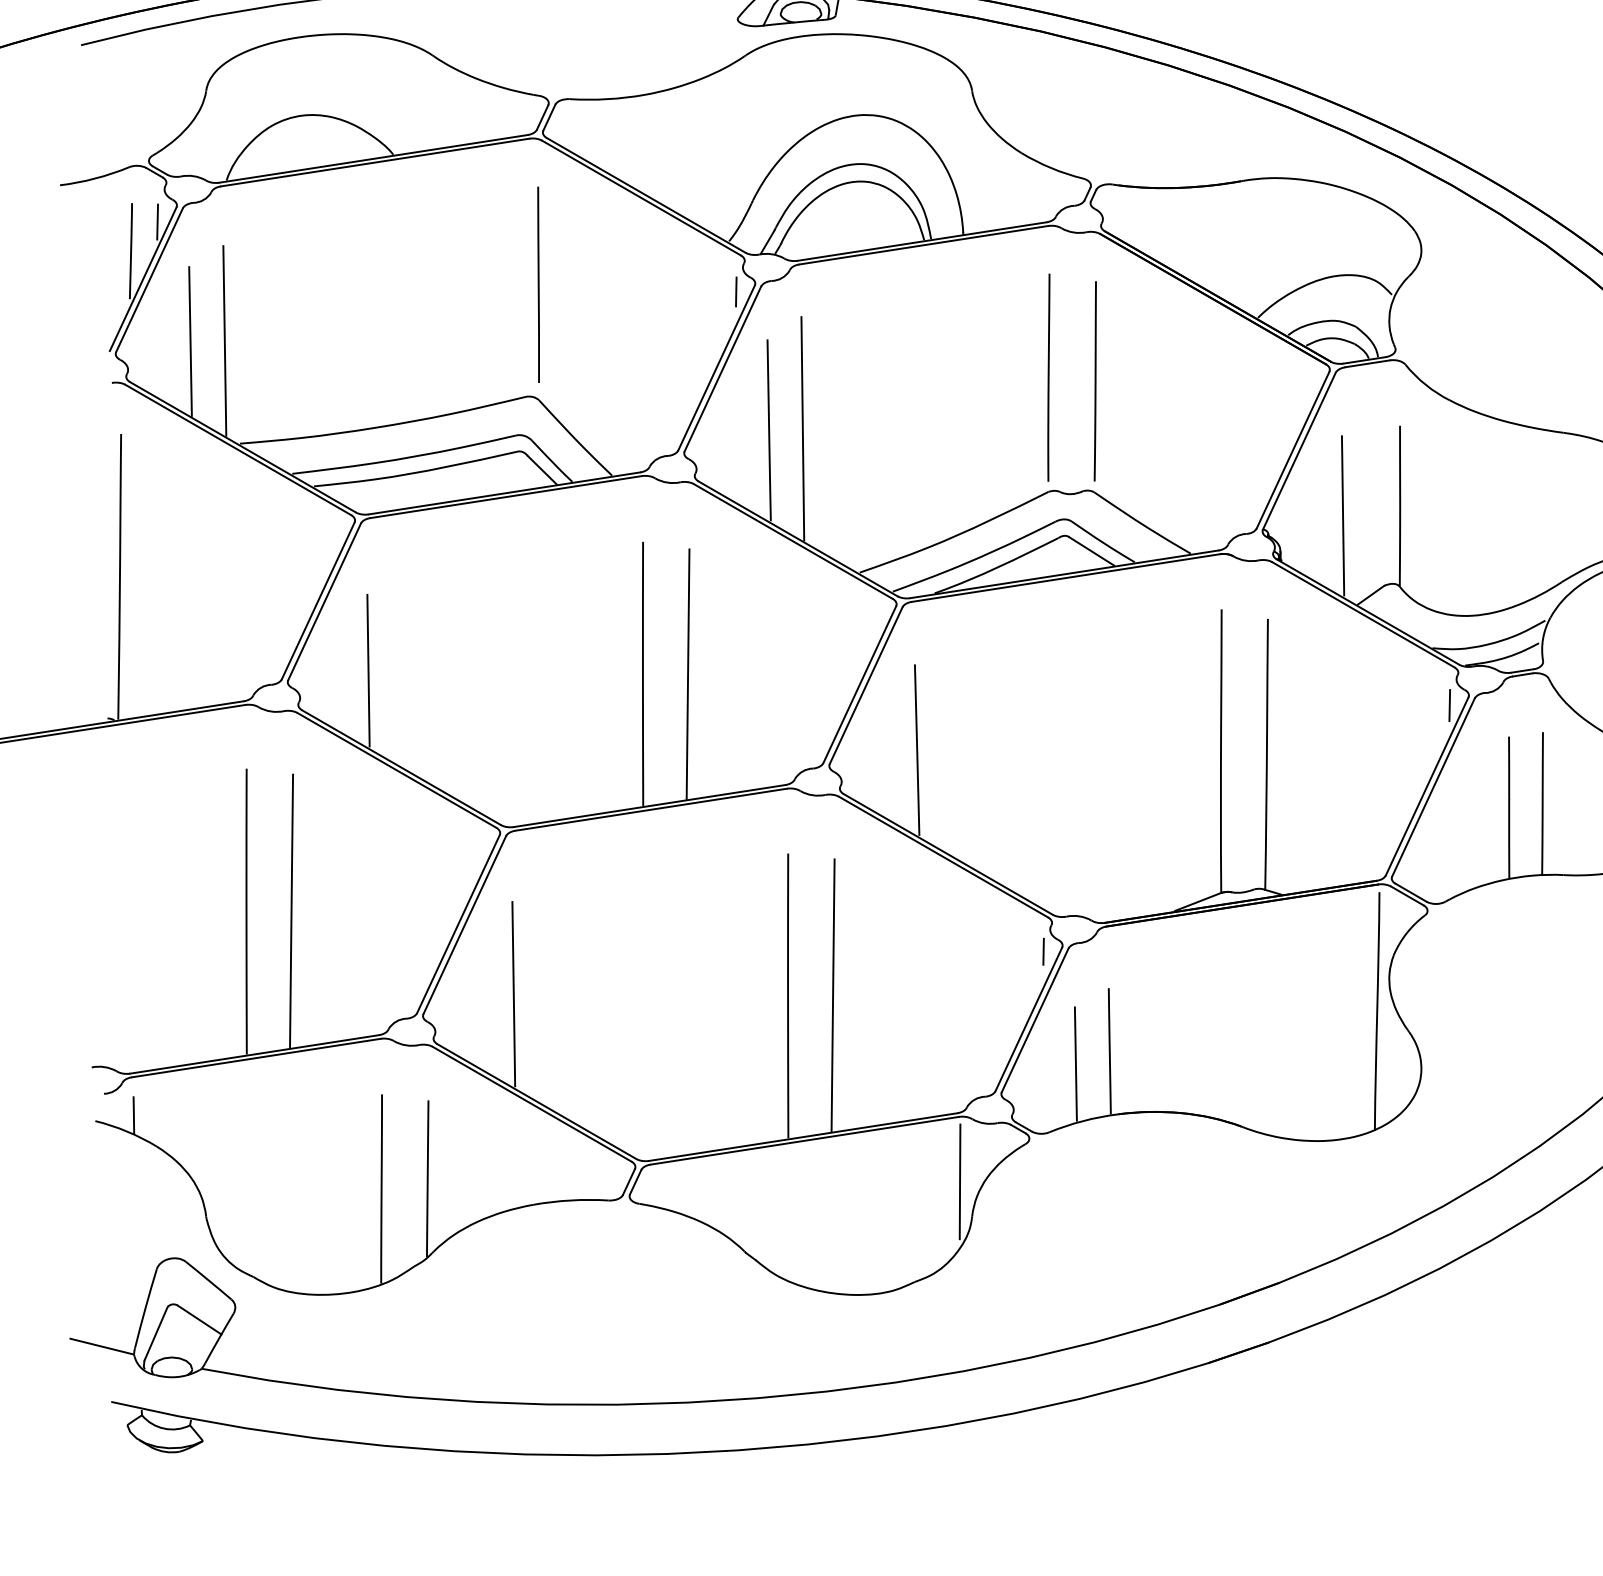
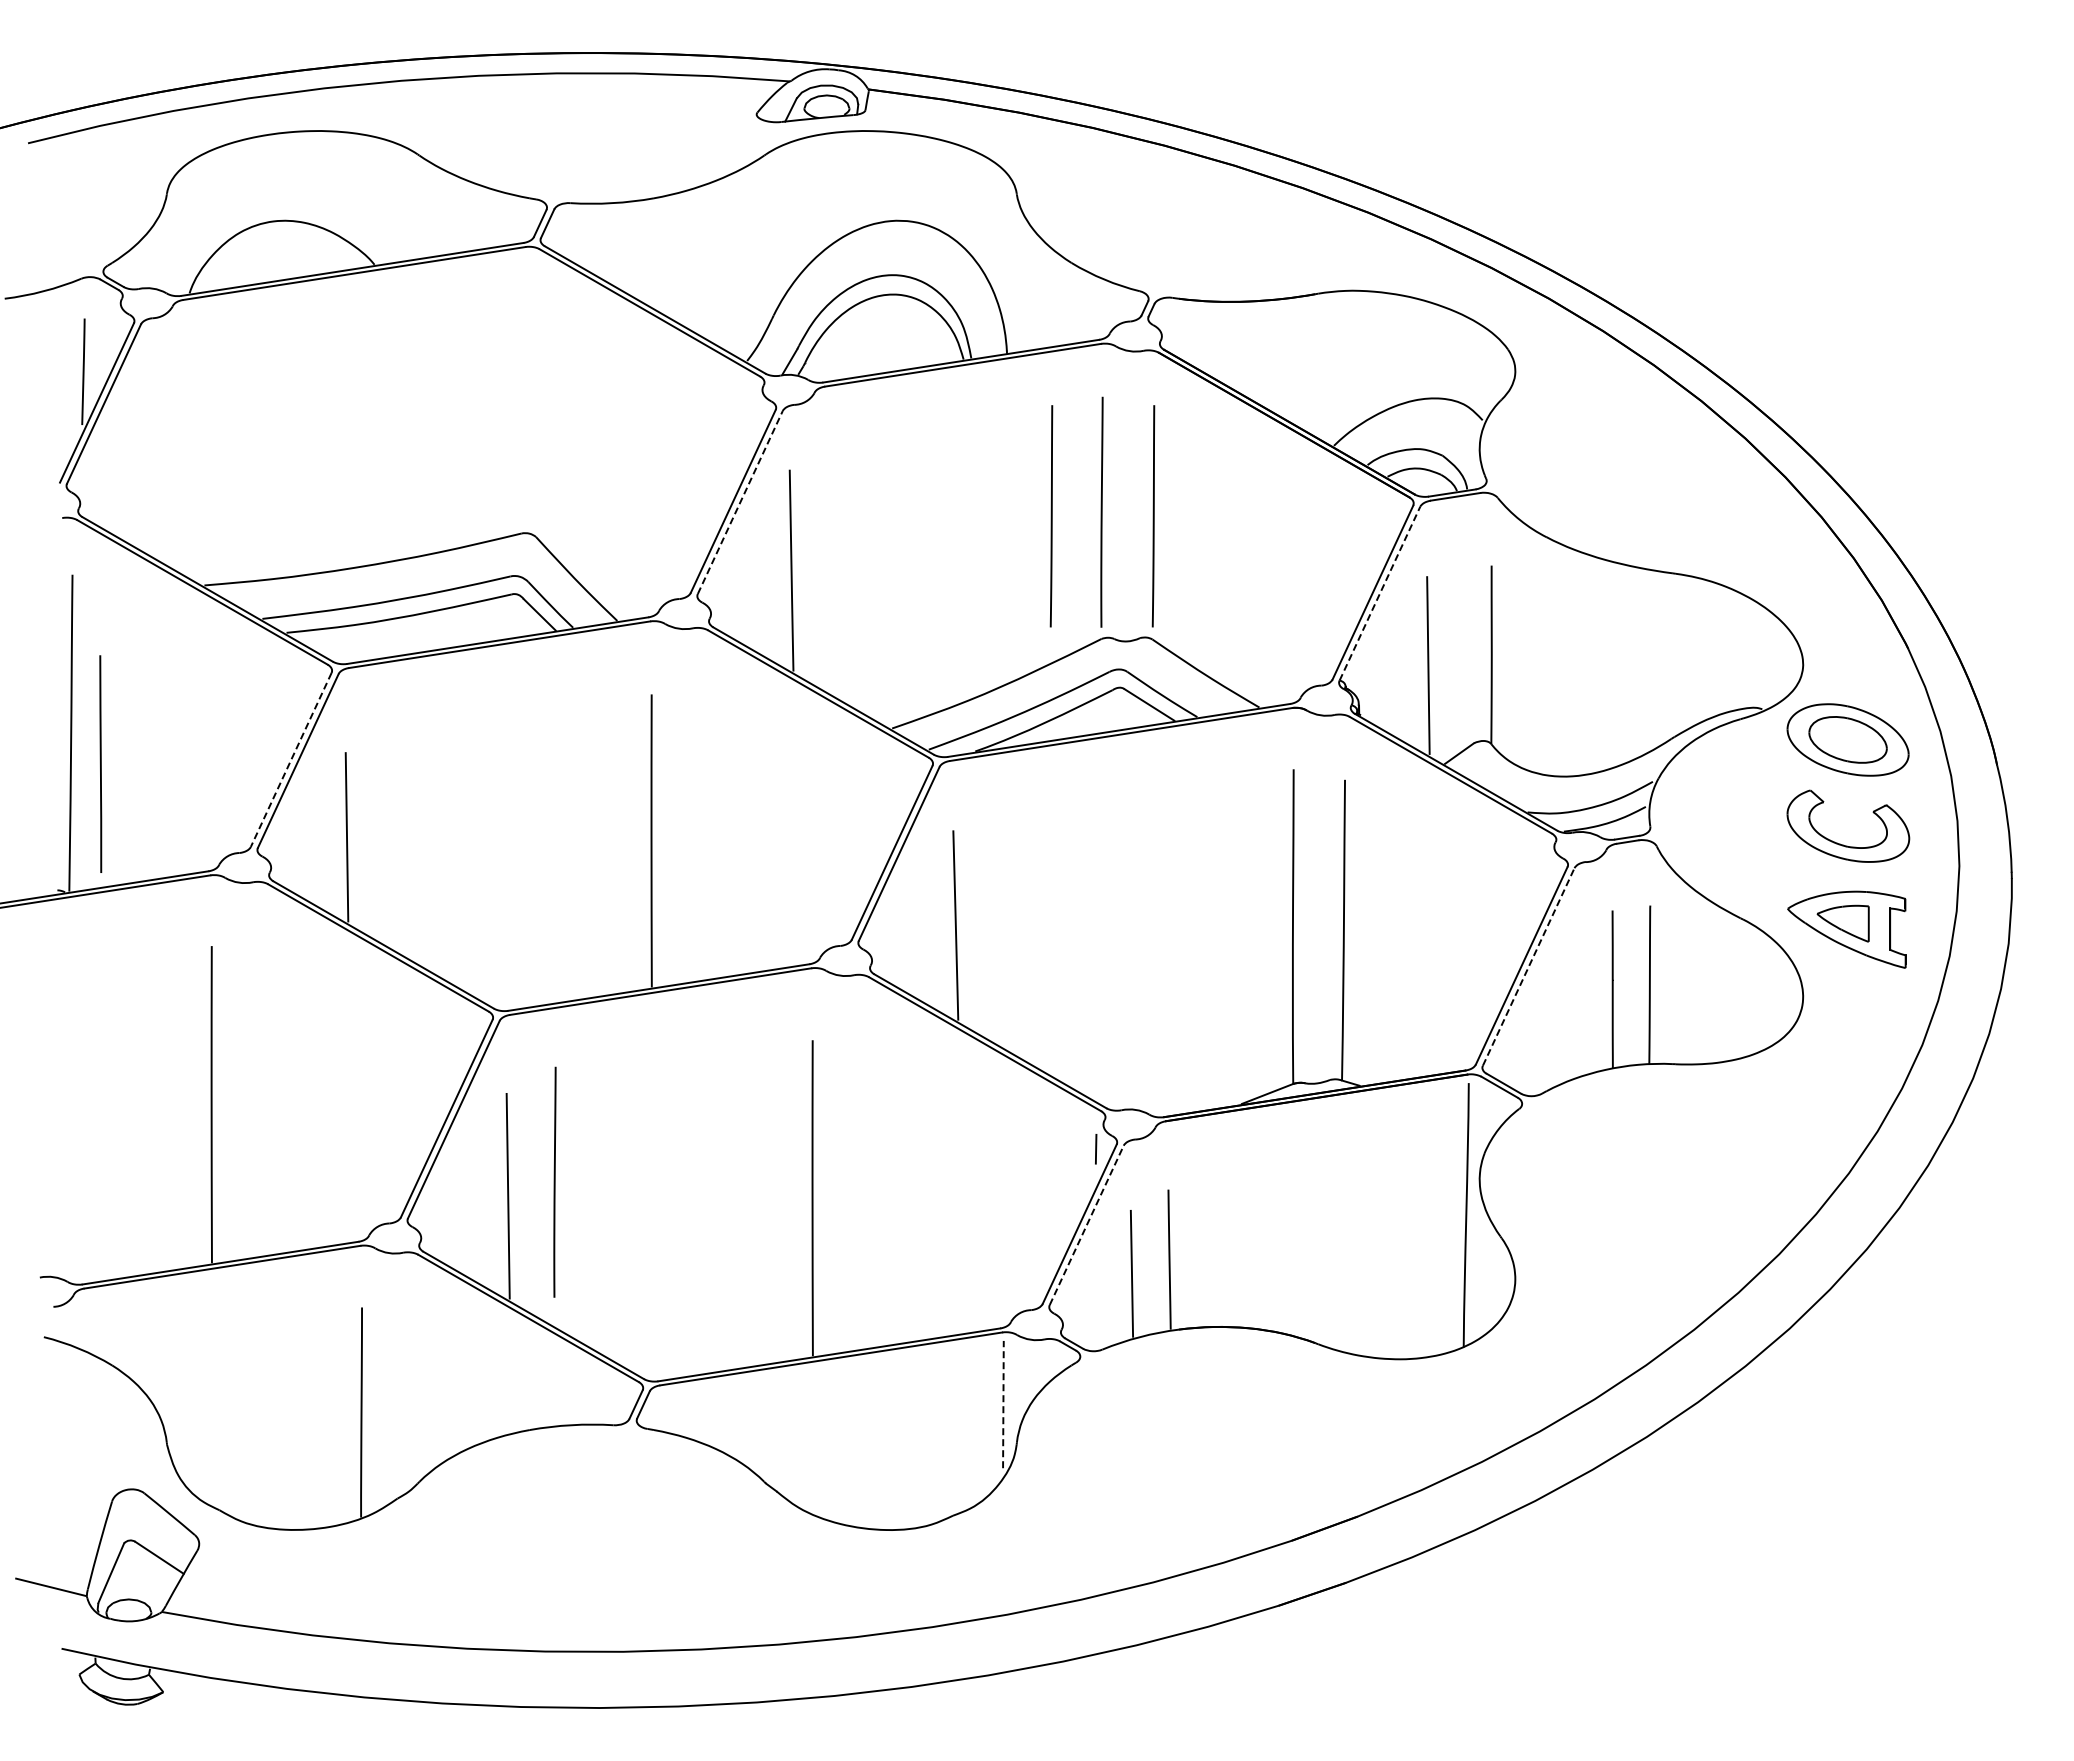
line: (157, 222) -> (112, 339), removed
line: (538, 284) -> (100, 763), moved
line: (735, 292) -> (754, 417), removed
line: (190, 340) -> (149, 471), removed
line: (224, 340) -> (187, 471), removed
line: (723, 368) -> (740, 502), solid -> dashed
line: (1003, 381) -> (1051, 516), added
line: (802, 428) -> (828, 568), removed
line: (1298, 450) -> (1379, 593), solid -> dashed
line: (318, 600) -> (291, 759), solid -> dashed
line: (687, 673) -> (701, 840), removed
line: (1449, 705) -> (1546, 875), removed
line: (1433, 787) -> (1528, 966), solid -> dashed
line: (291, 910) -> (261, 1103), removed
line: (555, 980) -> (554, 1181), added
line: (833, 995) -> (862, 1197), removed
line: (1034, 1020) -> (1086, 1225), solid -> dashed
line: (133, 1115) -> (86, 1330), removed
line: (427, 1178) -> (412, 1400), removed
line: (960, 1181) -> (1003, 1404), solid -> dashed

